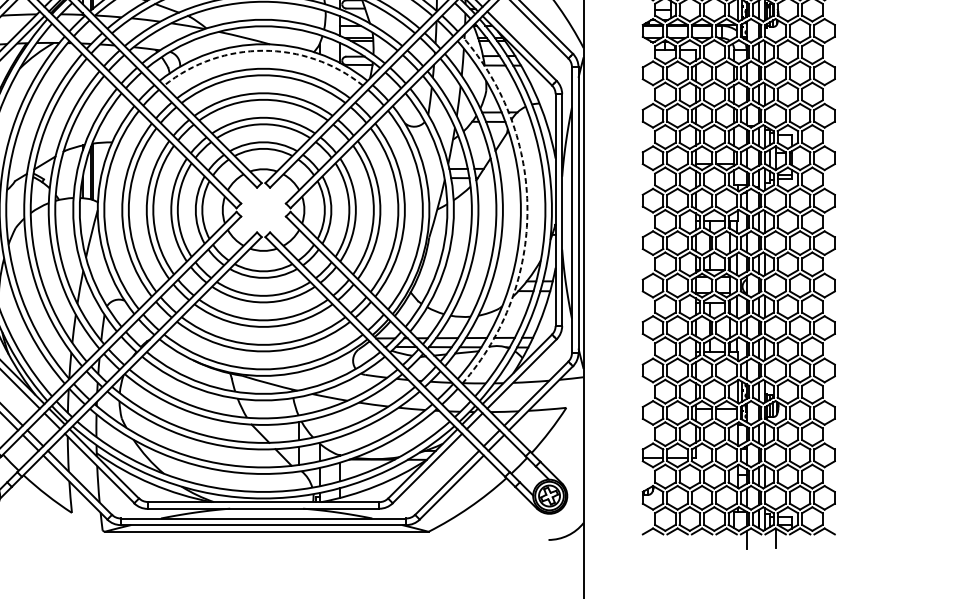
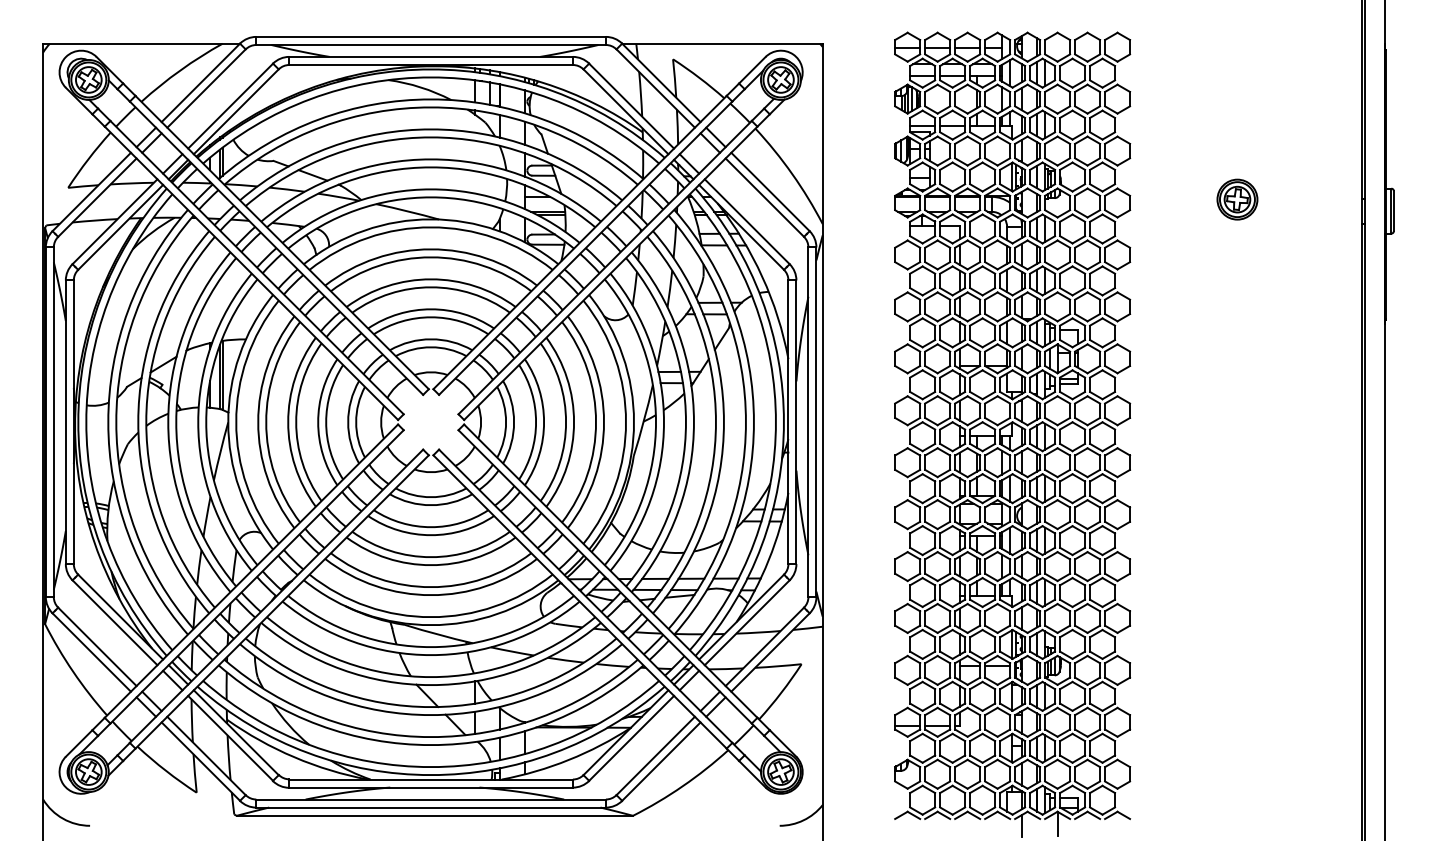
part: (922, 28) -> (1237, 199), added
arc: (263, 50) -> (431, 227), dashed -> solid
arc: (527, 210) -> (753, 422), dashed -> solid

